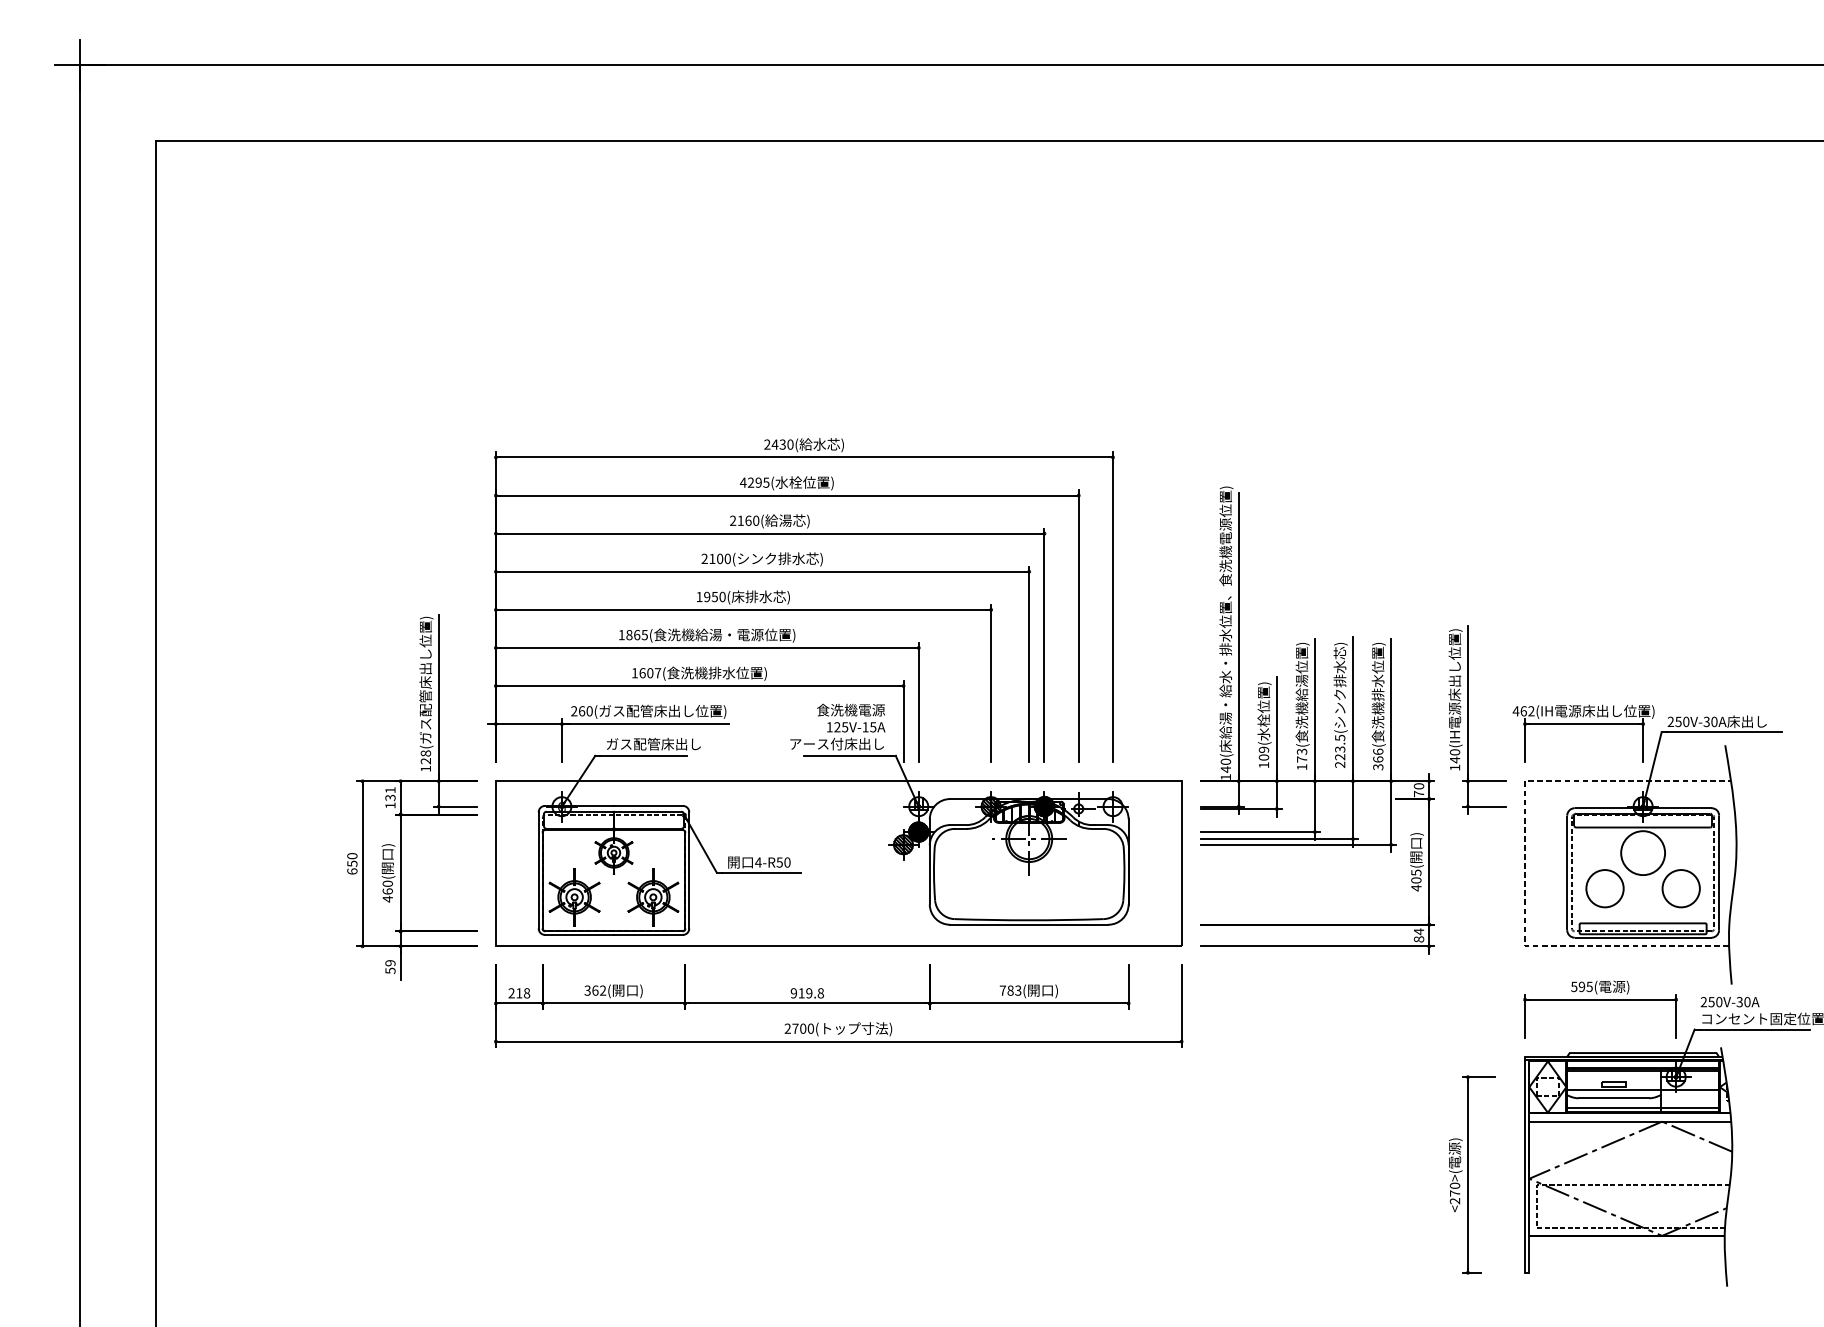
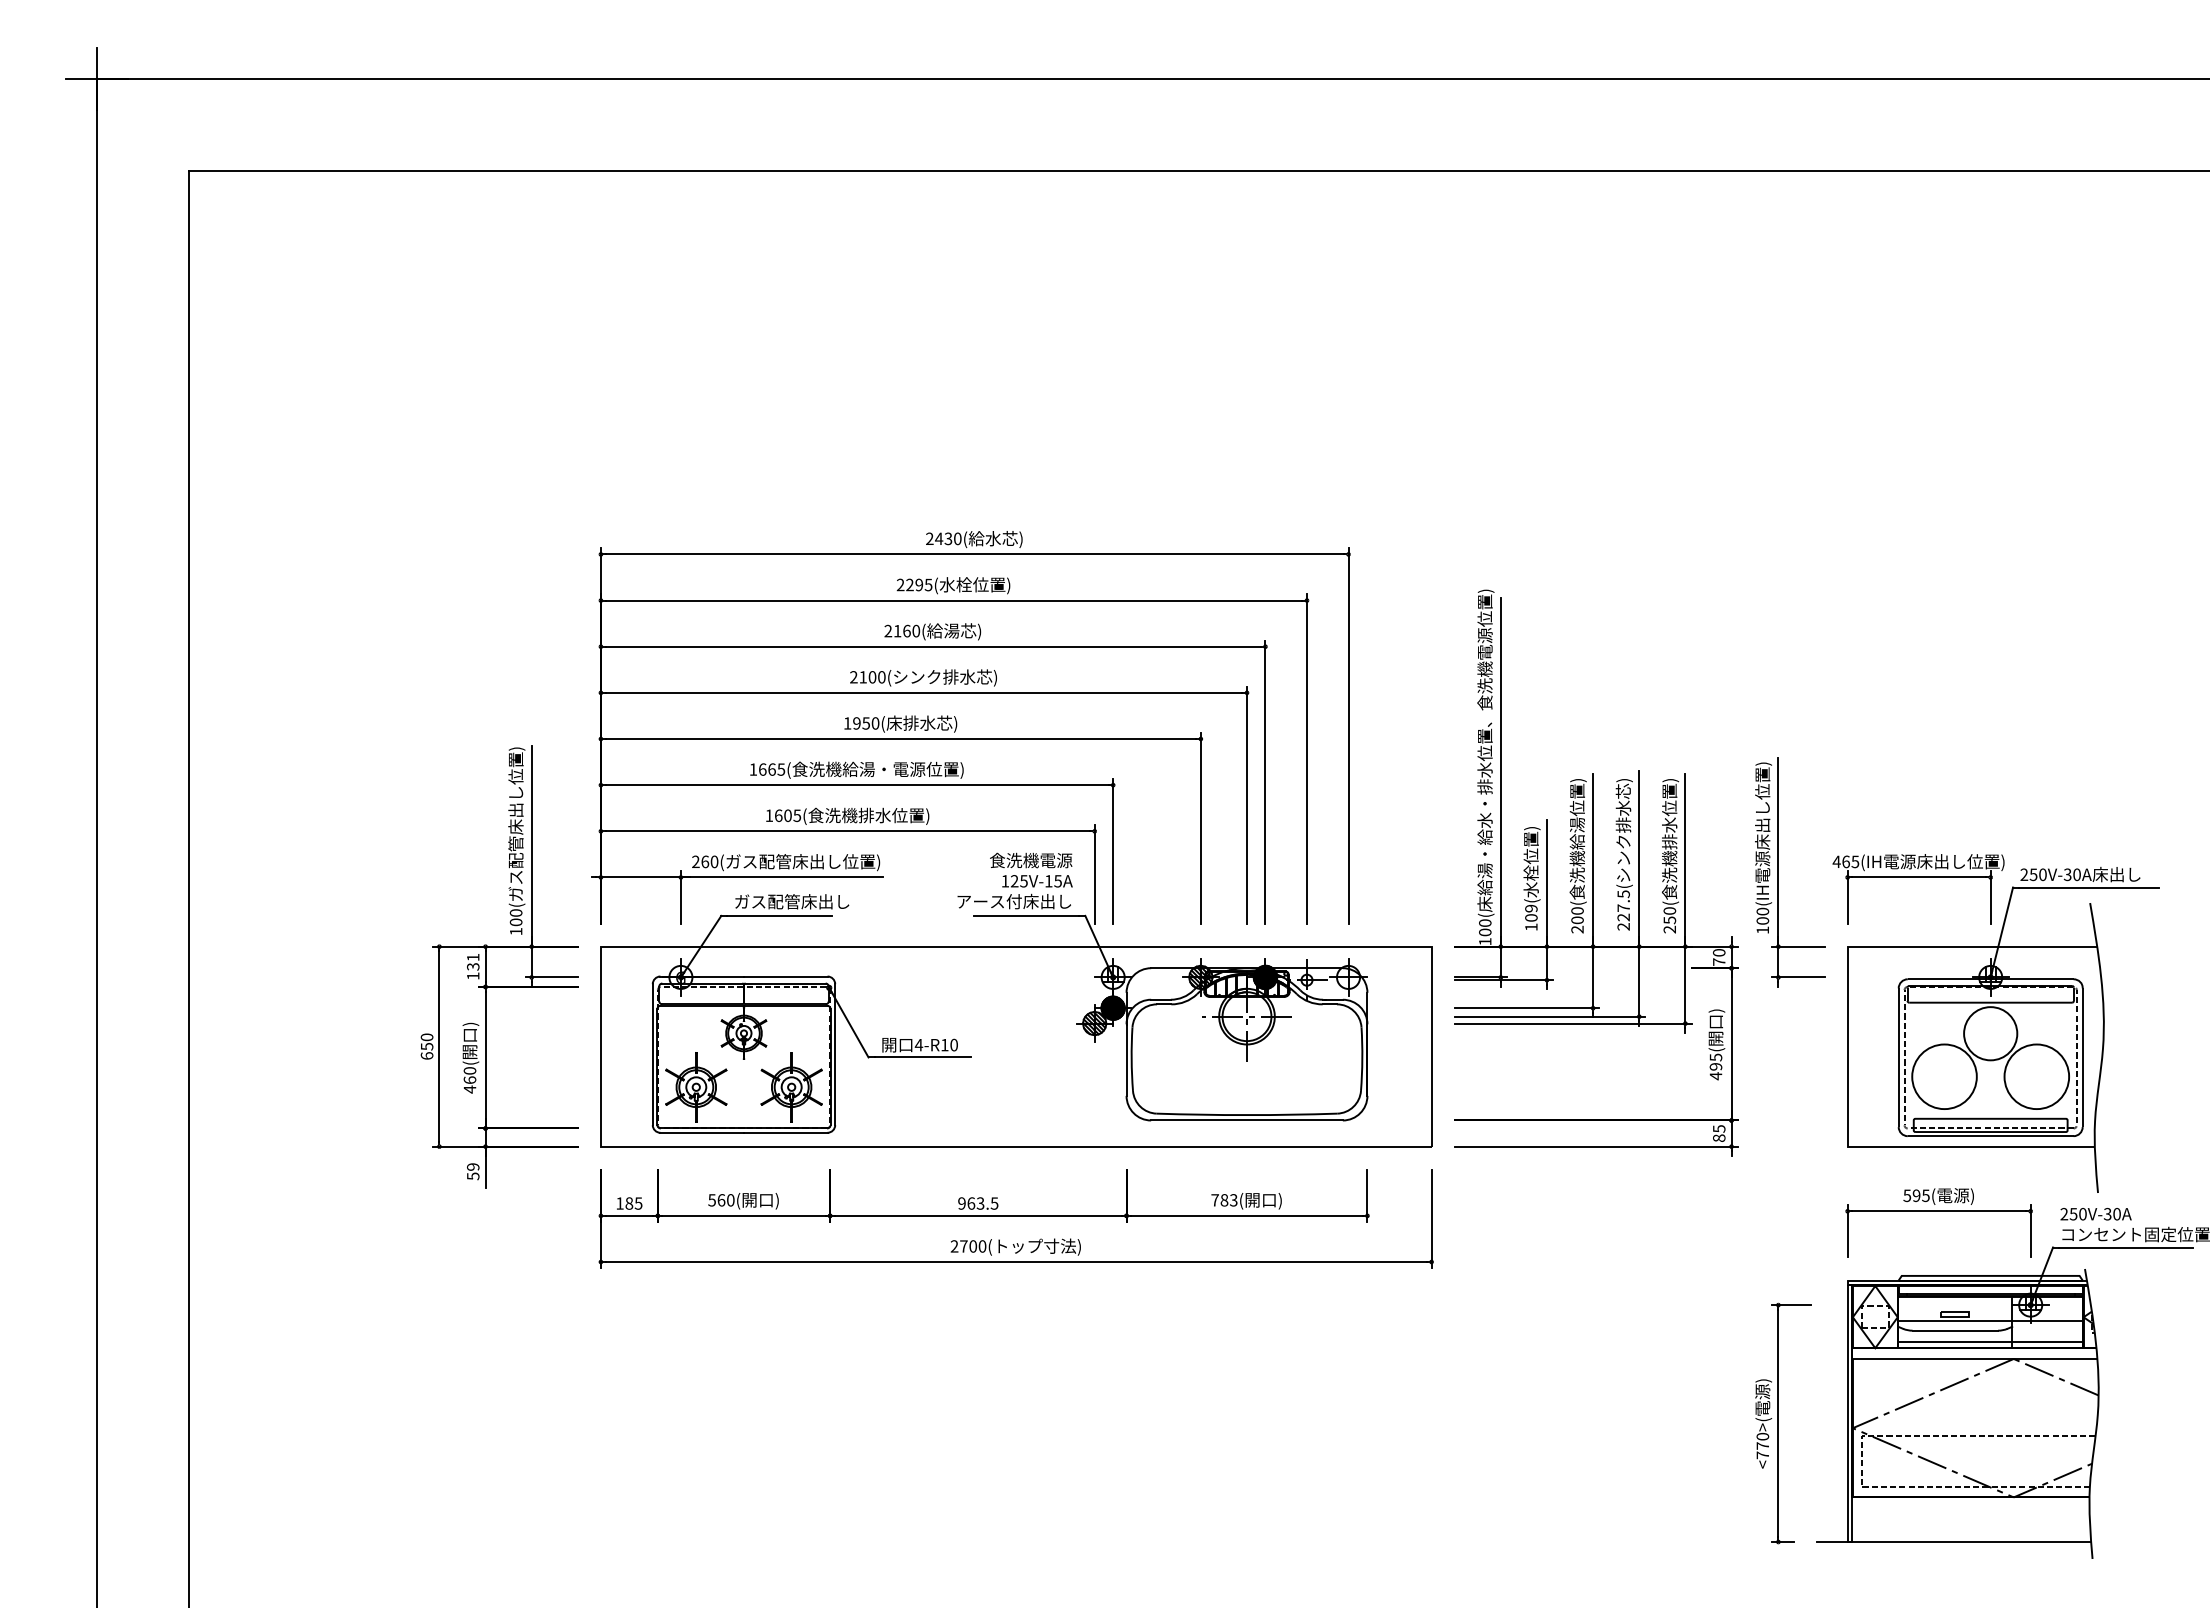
text: (743, 482) -> (900, 584), 4295( -> 2295(
text: (629, 635) -> (762, 769), 1865 -> 1665
text: (658, 672) -> (797, 815), 1607 -> 1605
text: (1531, 710) -> (1855, 861), 462 -> 465
text: (1340, 749) -> (1623, 908), 223.5( -> 227.5(
text: (426, 757) -> (516, 917), 128 -> 100
text: (1302, 759) -> (1577, 920), 173( -> 200(
text: (1377, 759) -> (1669, 920), 366( -> 250(
text: (1454, 759) -> (1762, 920), 140 -> 100
text: (1226, 769) -> (1485, 932), 140 -> 100
text: (779, 862) -> (944, 1045), 4-R50 -> 4-R10
line: (1524, 862) -> (1847, 1045), dashed -> solid
text: (1416, 880) -> (1716, 1066), 405( -> 495(
circle: (1605, 888) -> (1944, 1076), size x1.43
circle: (1680, 888) -> (2036, 1076), size x1.43
text: (1419, 931) -> (1719, 1128), 84 -> 85
text: (595, 990) -> (721, 1200), 362( -> 560(
text: (519, 993) -> (629, 1203), 218 -> 185
text: (810, 993) -> (982, 1203), 919.8 -> 963.5
text: (1454, 1201) -> (1762, 1455), <270> -> <770>
line: (1612, 1273) -> (1953, 1542), added

